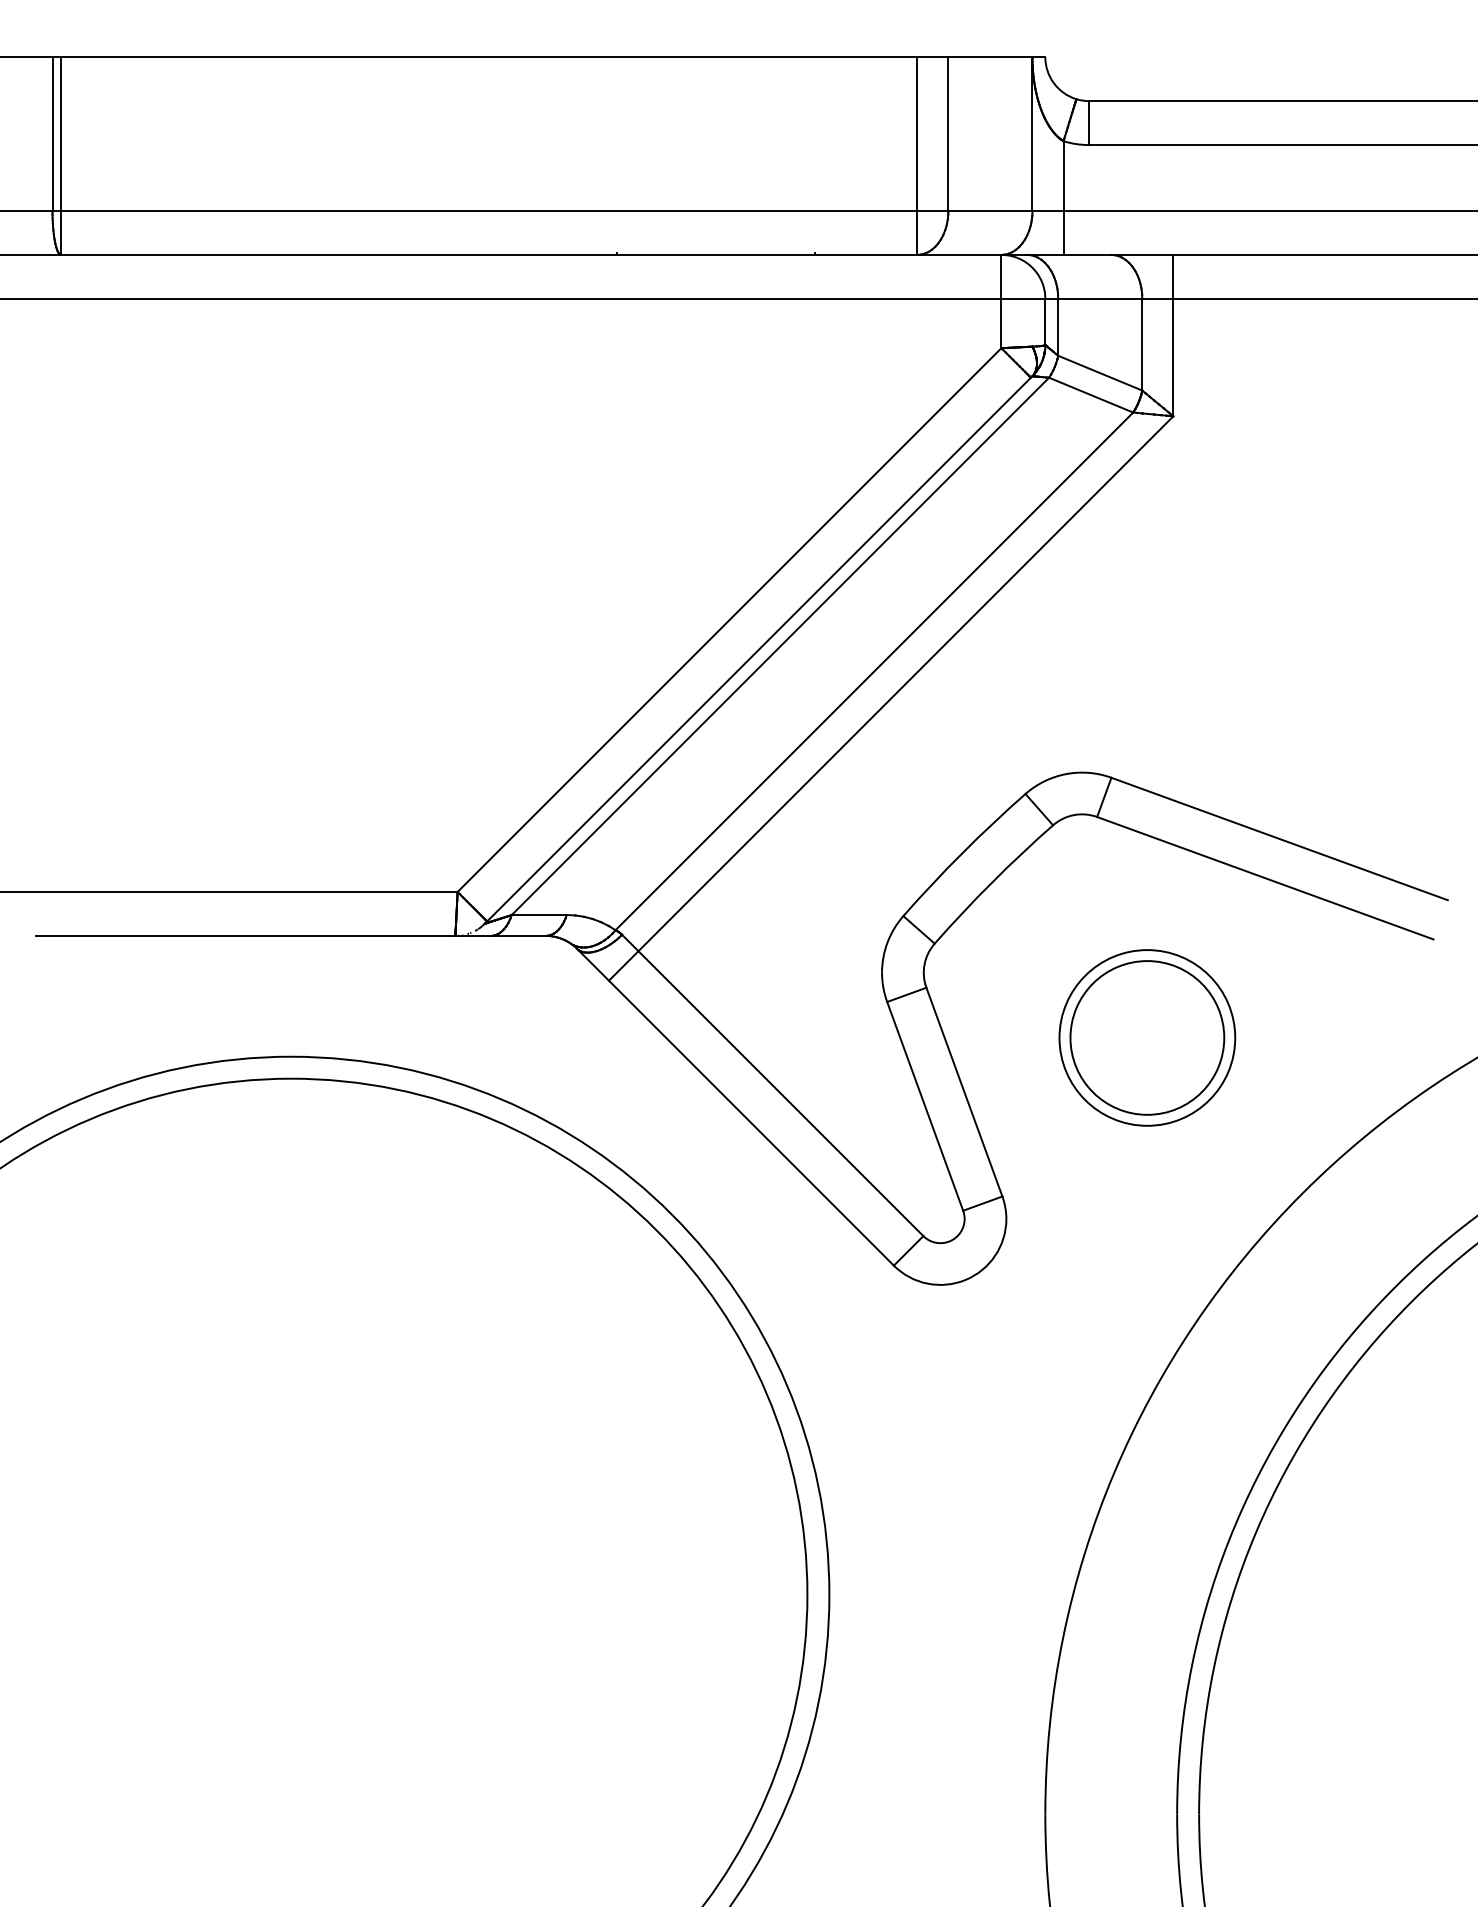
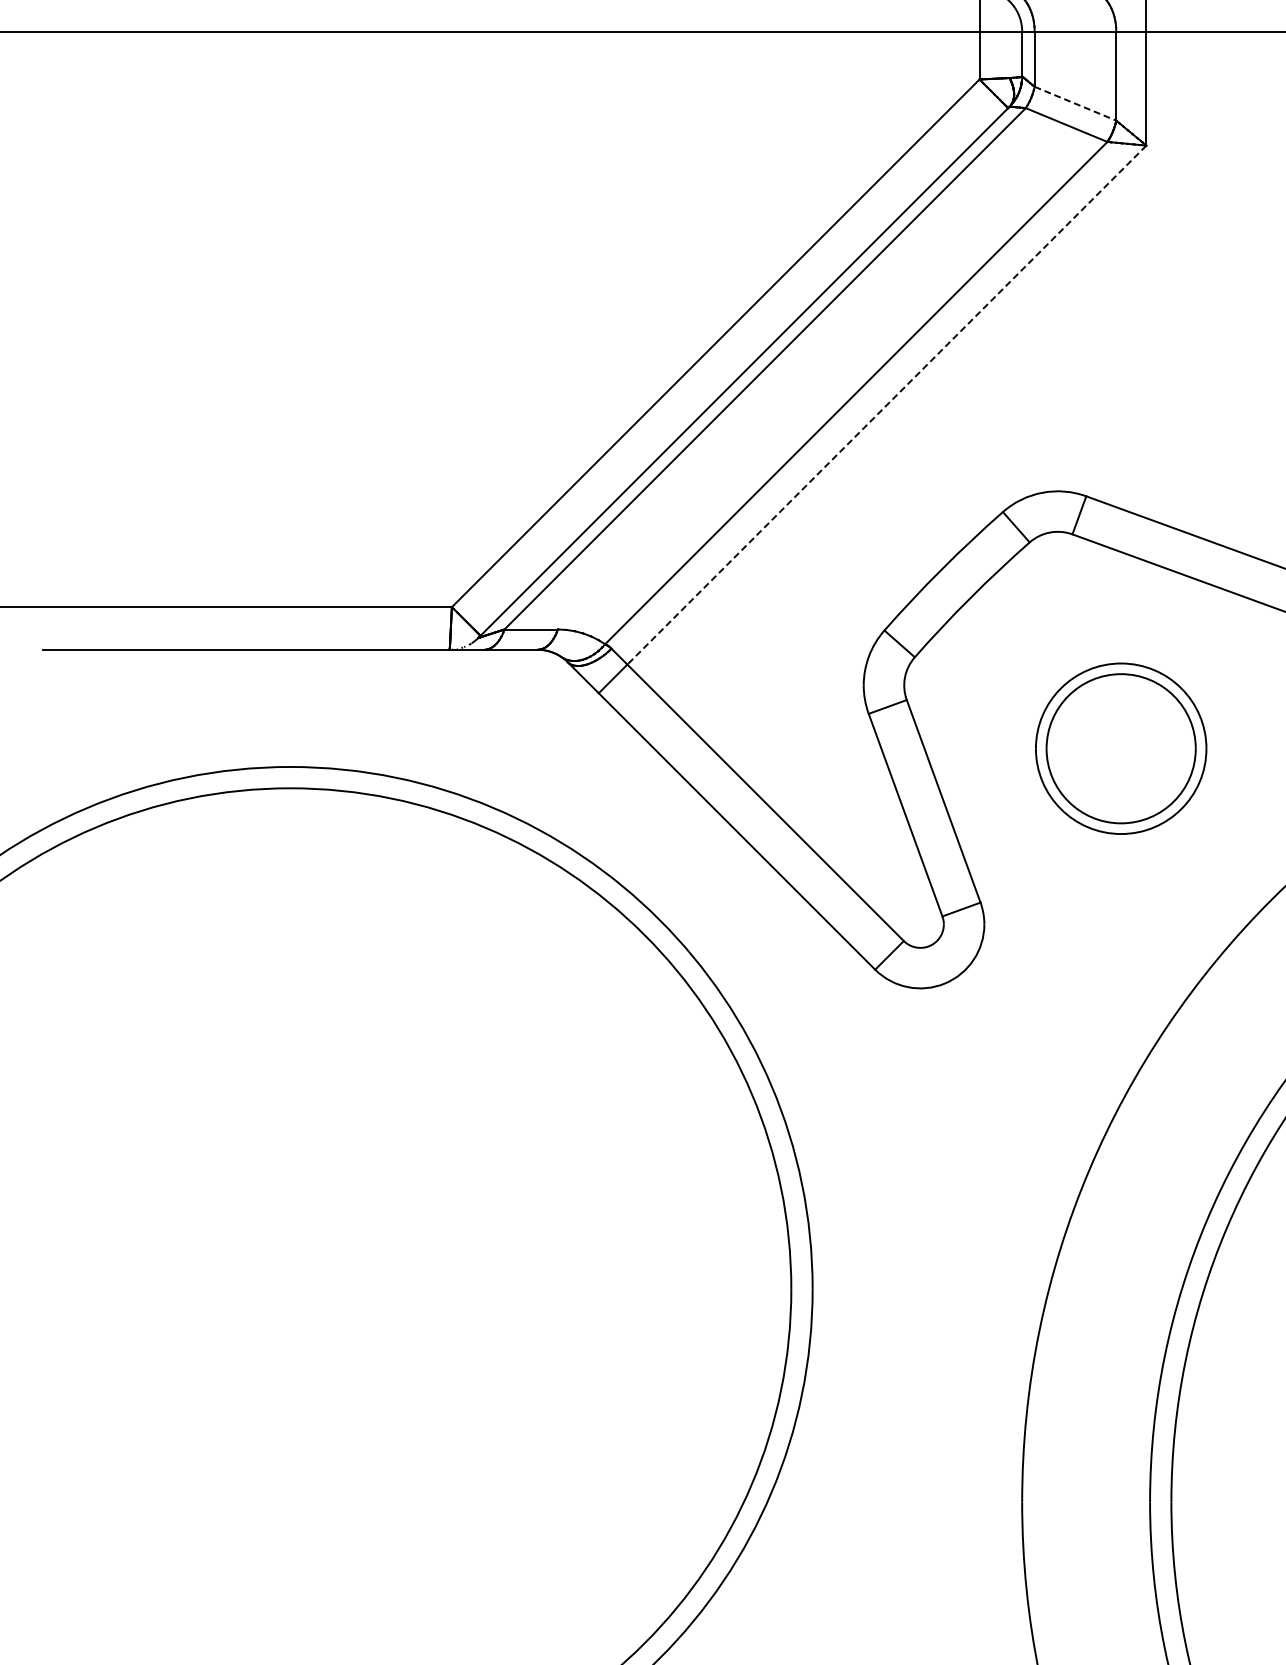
line: (1100, 373) -> (1075, 104), solid -> dashed
line: (905, 684) -> (886, 405), solid -> dashed

